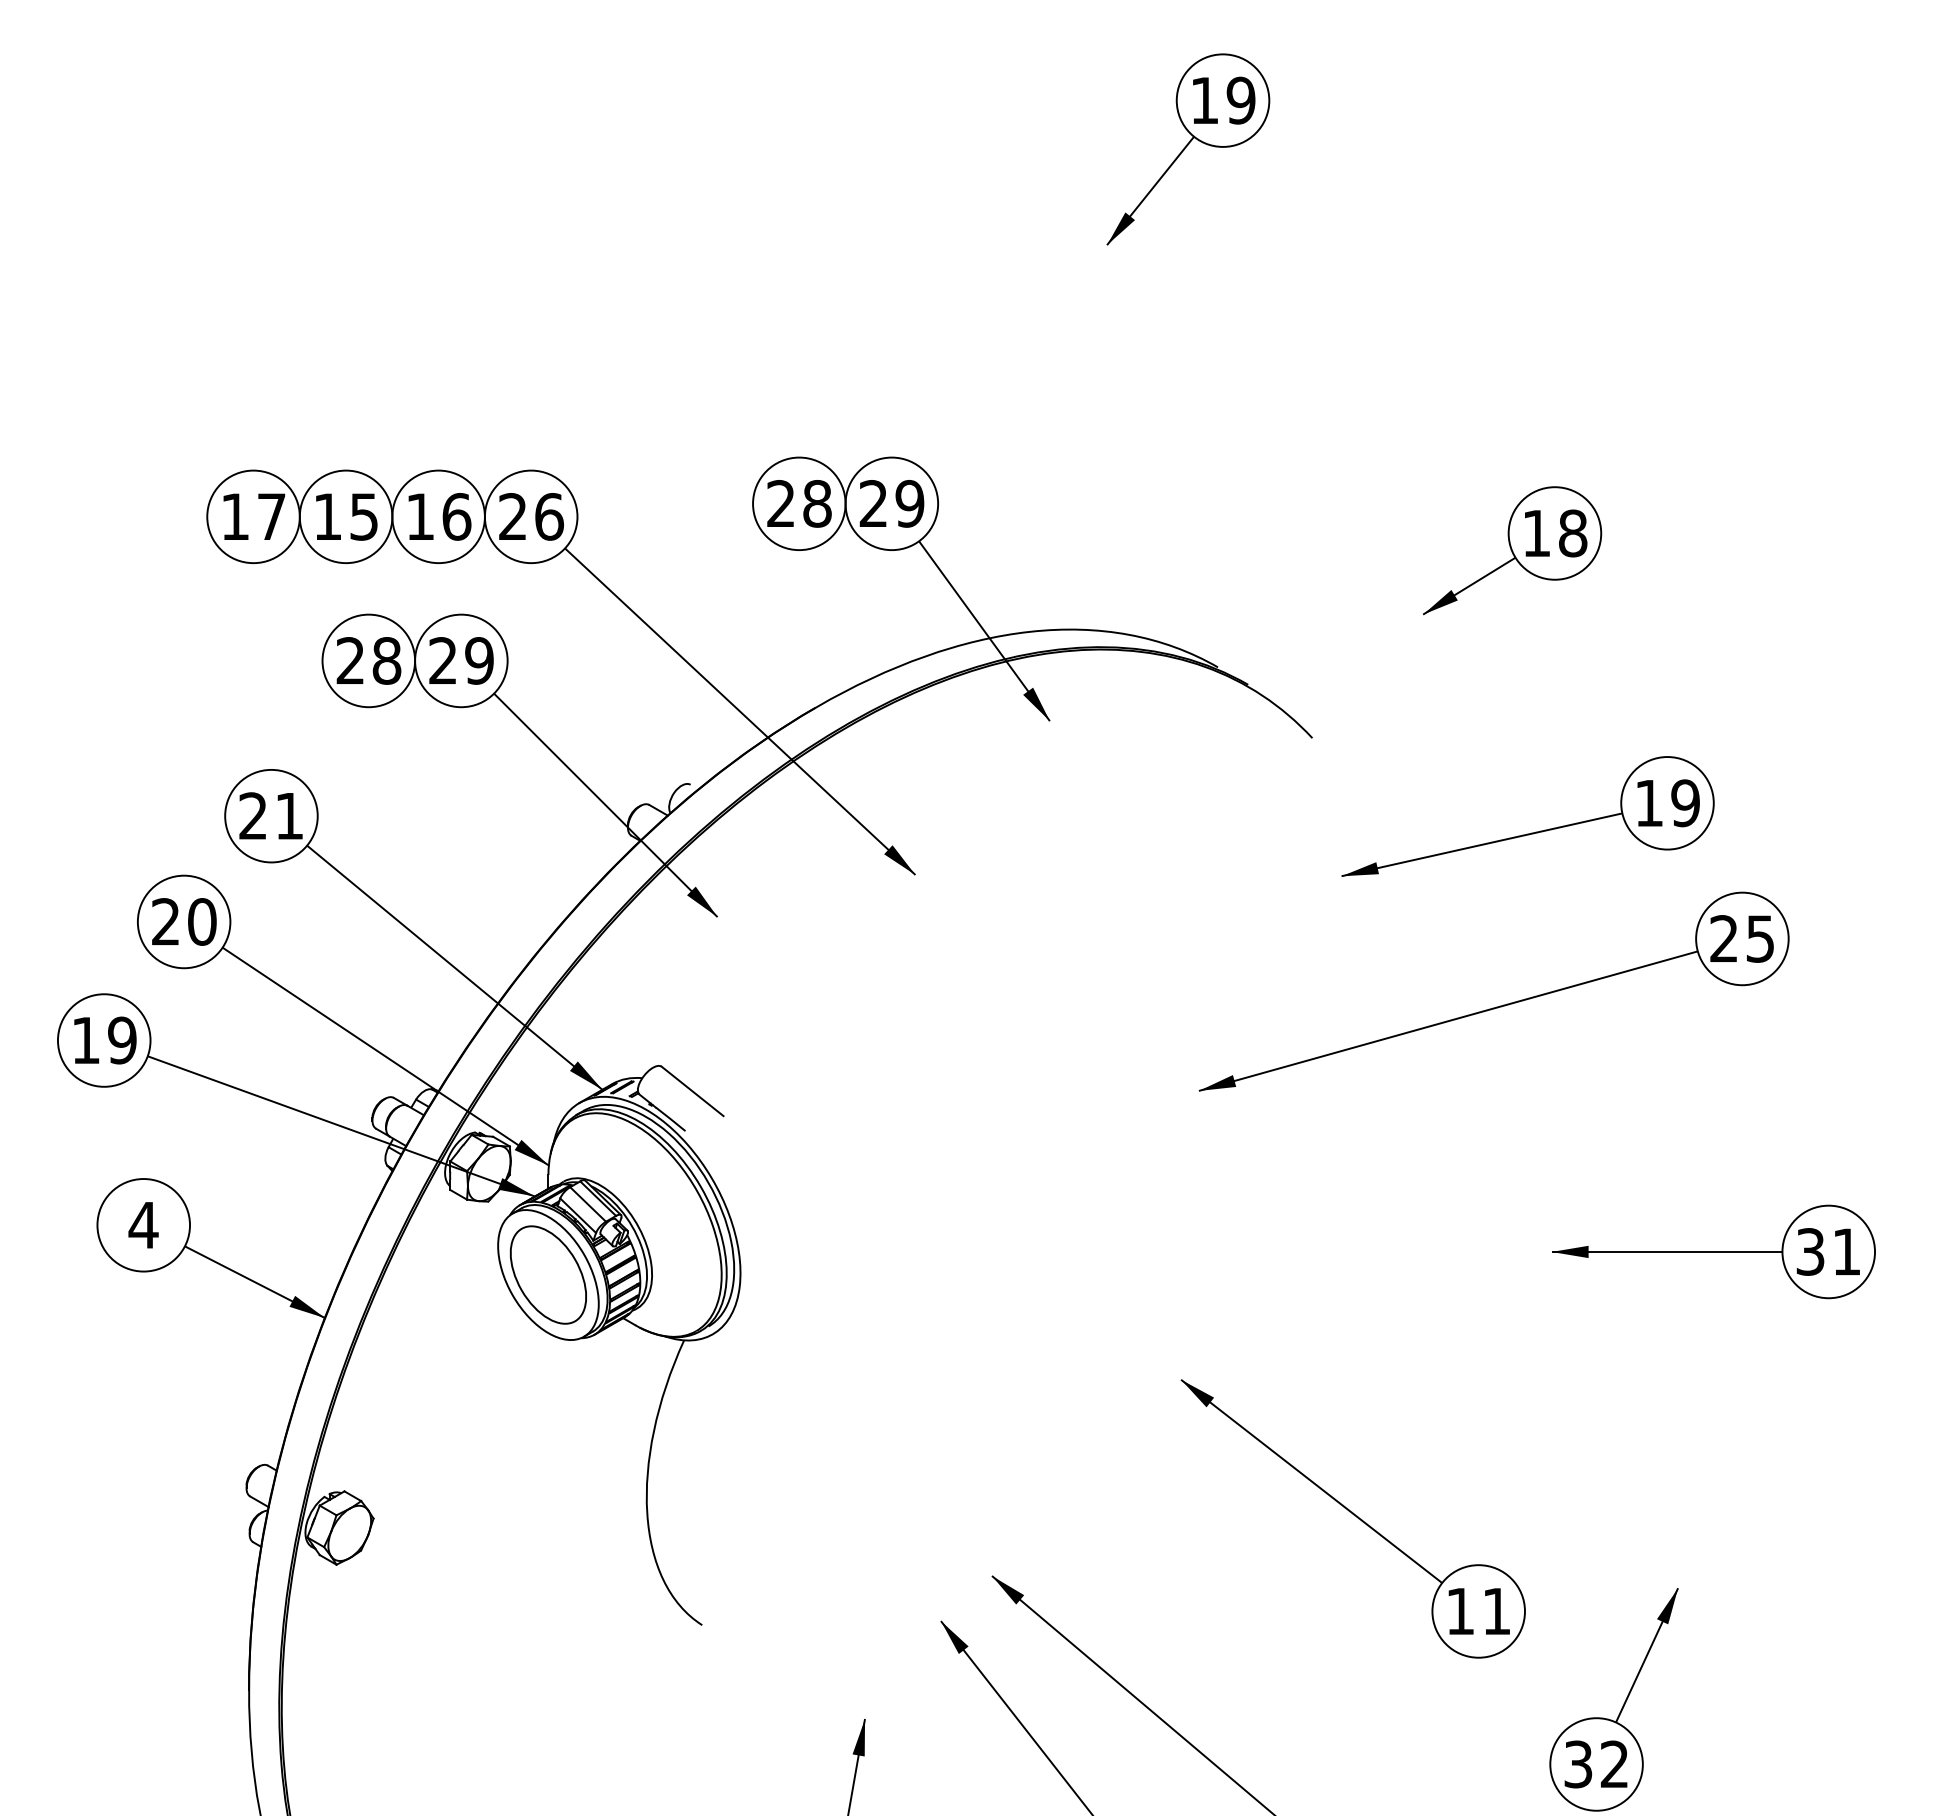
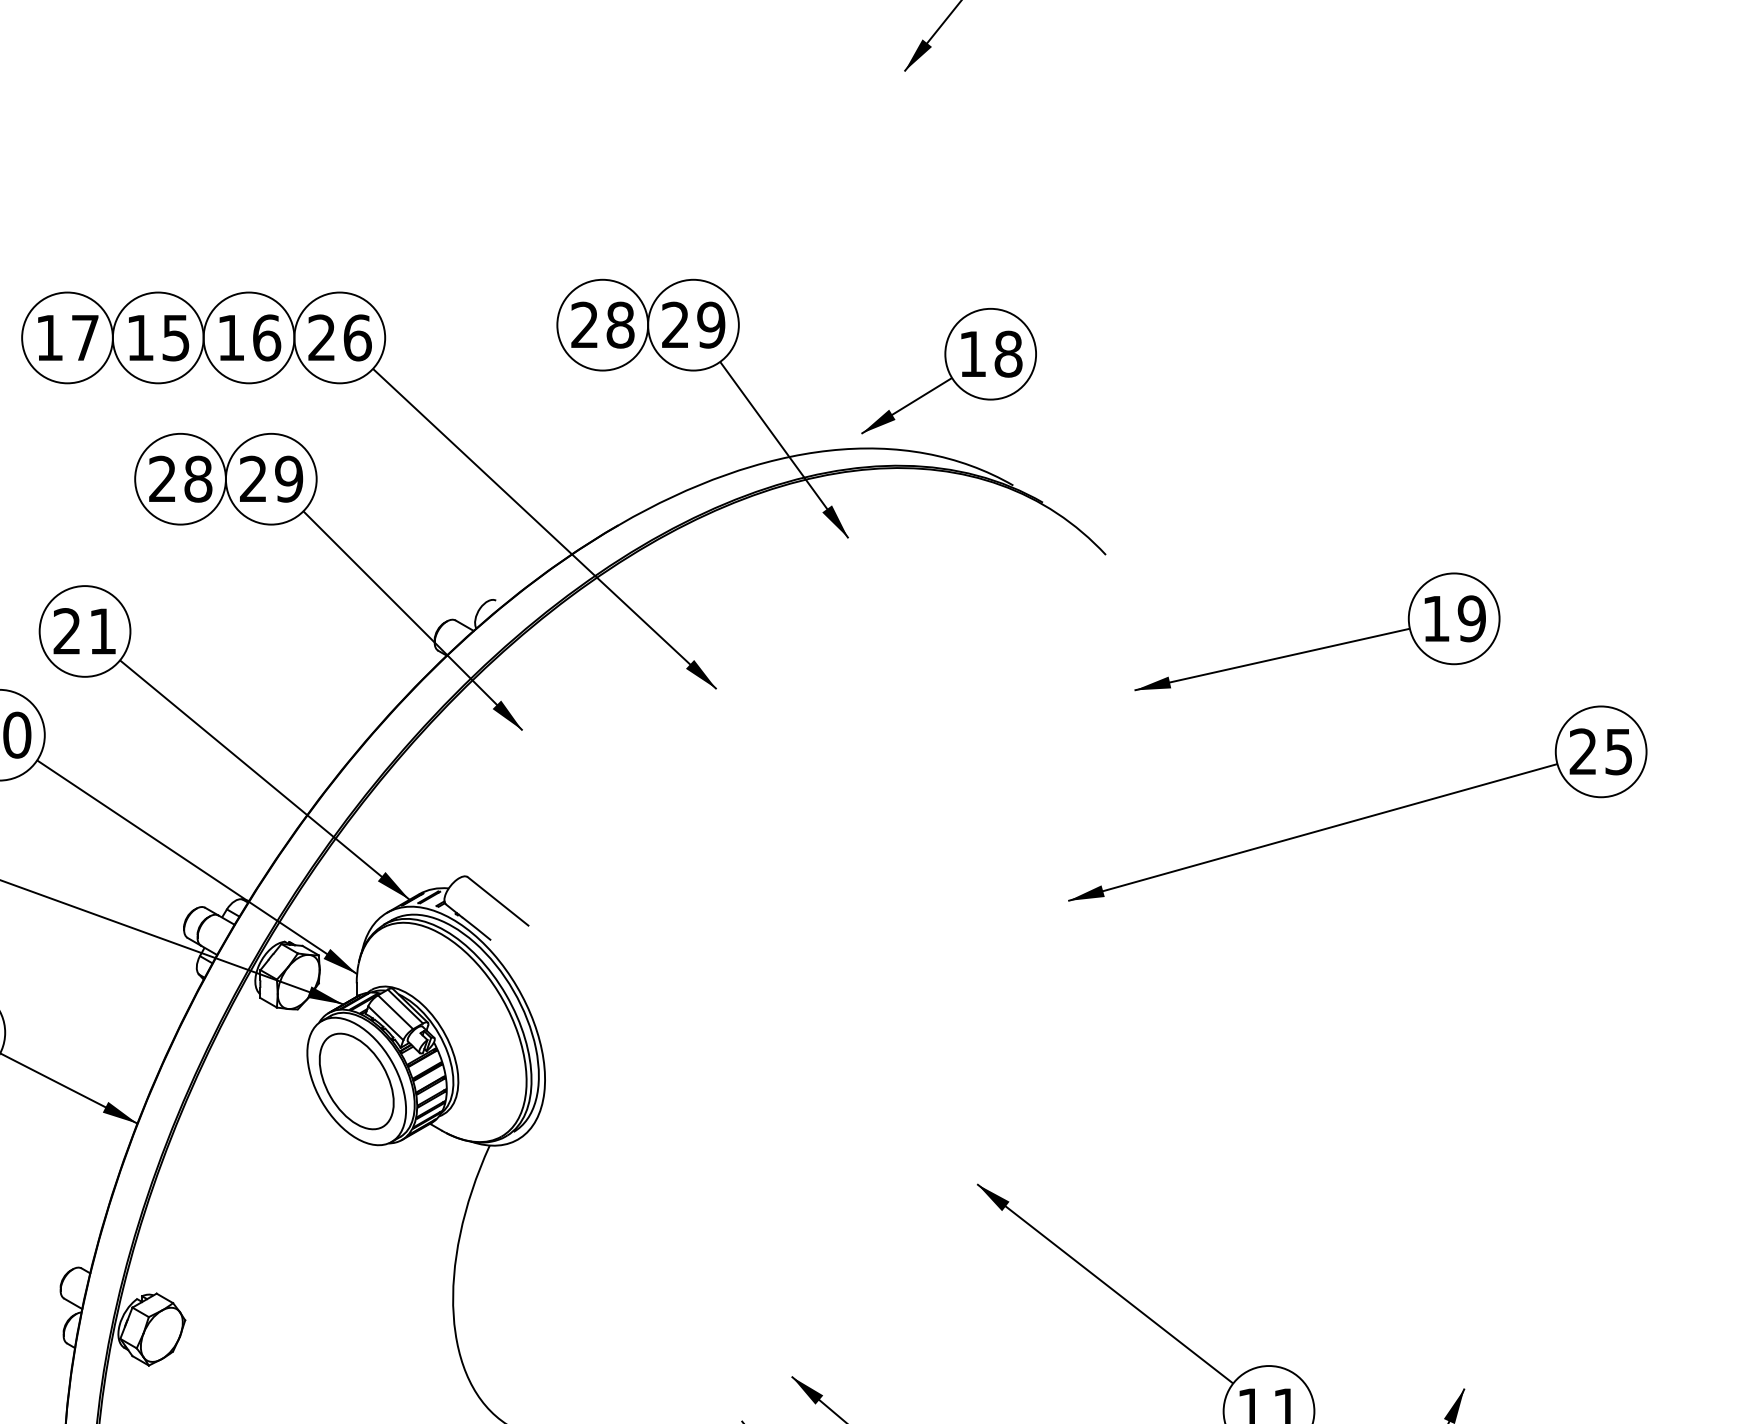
part: (1512, 550) -> (949, 370), moved
part: (1496, 1006) -> (1360, 818), moved
part: (1713, 1251) -> (1499, 1058), removed

